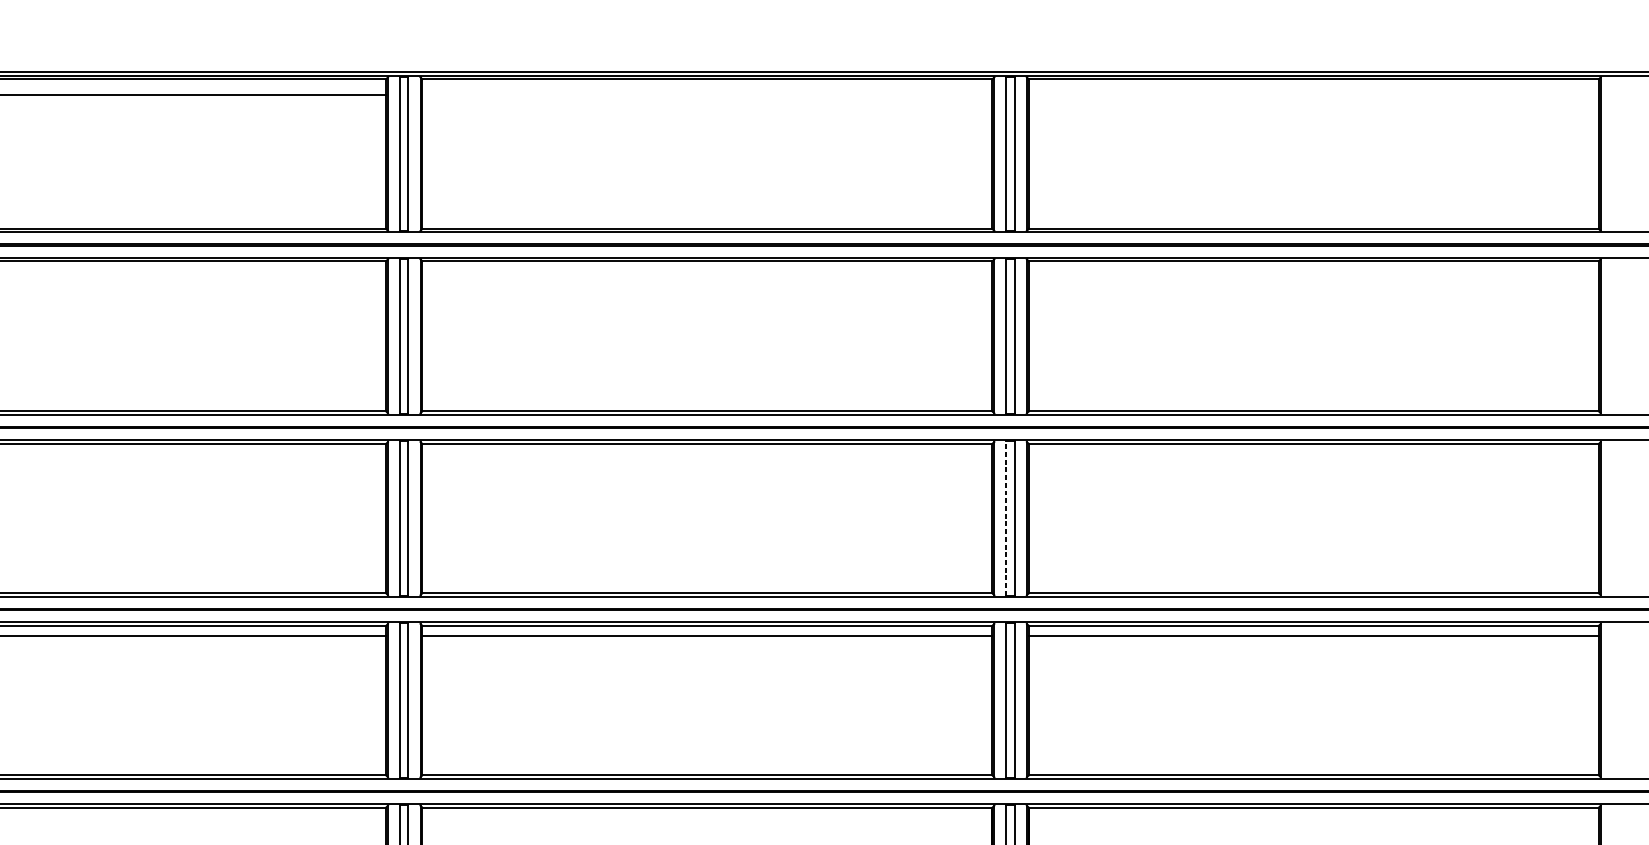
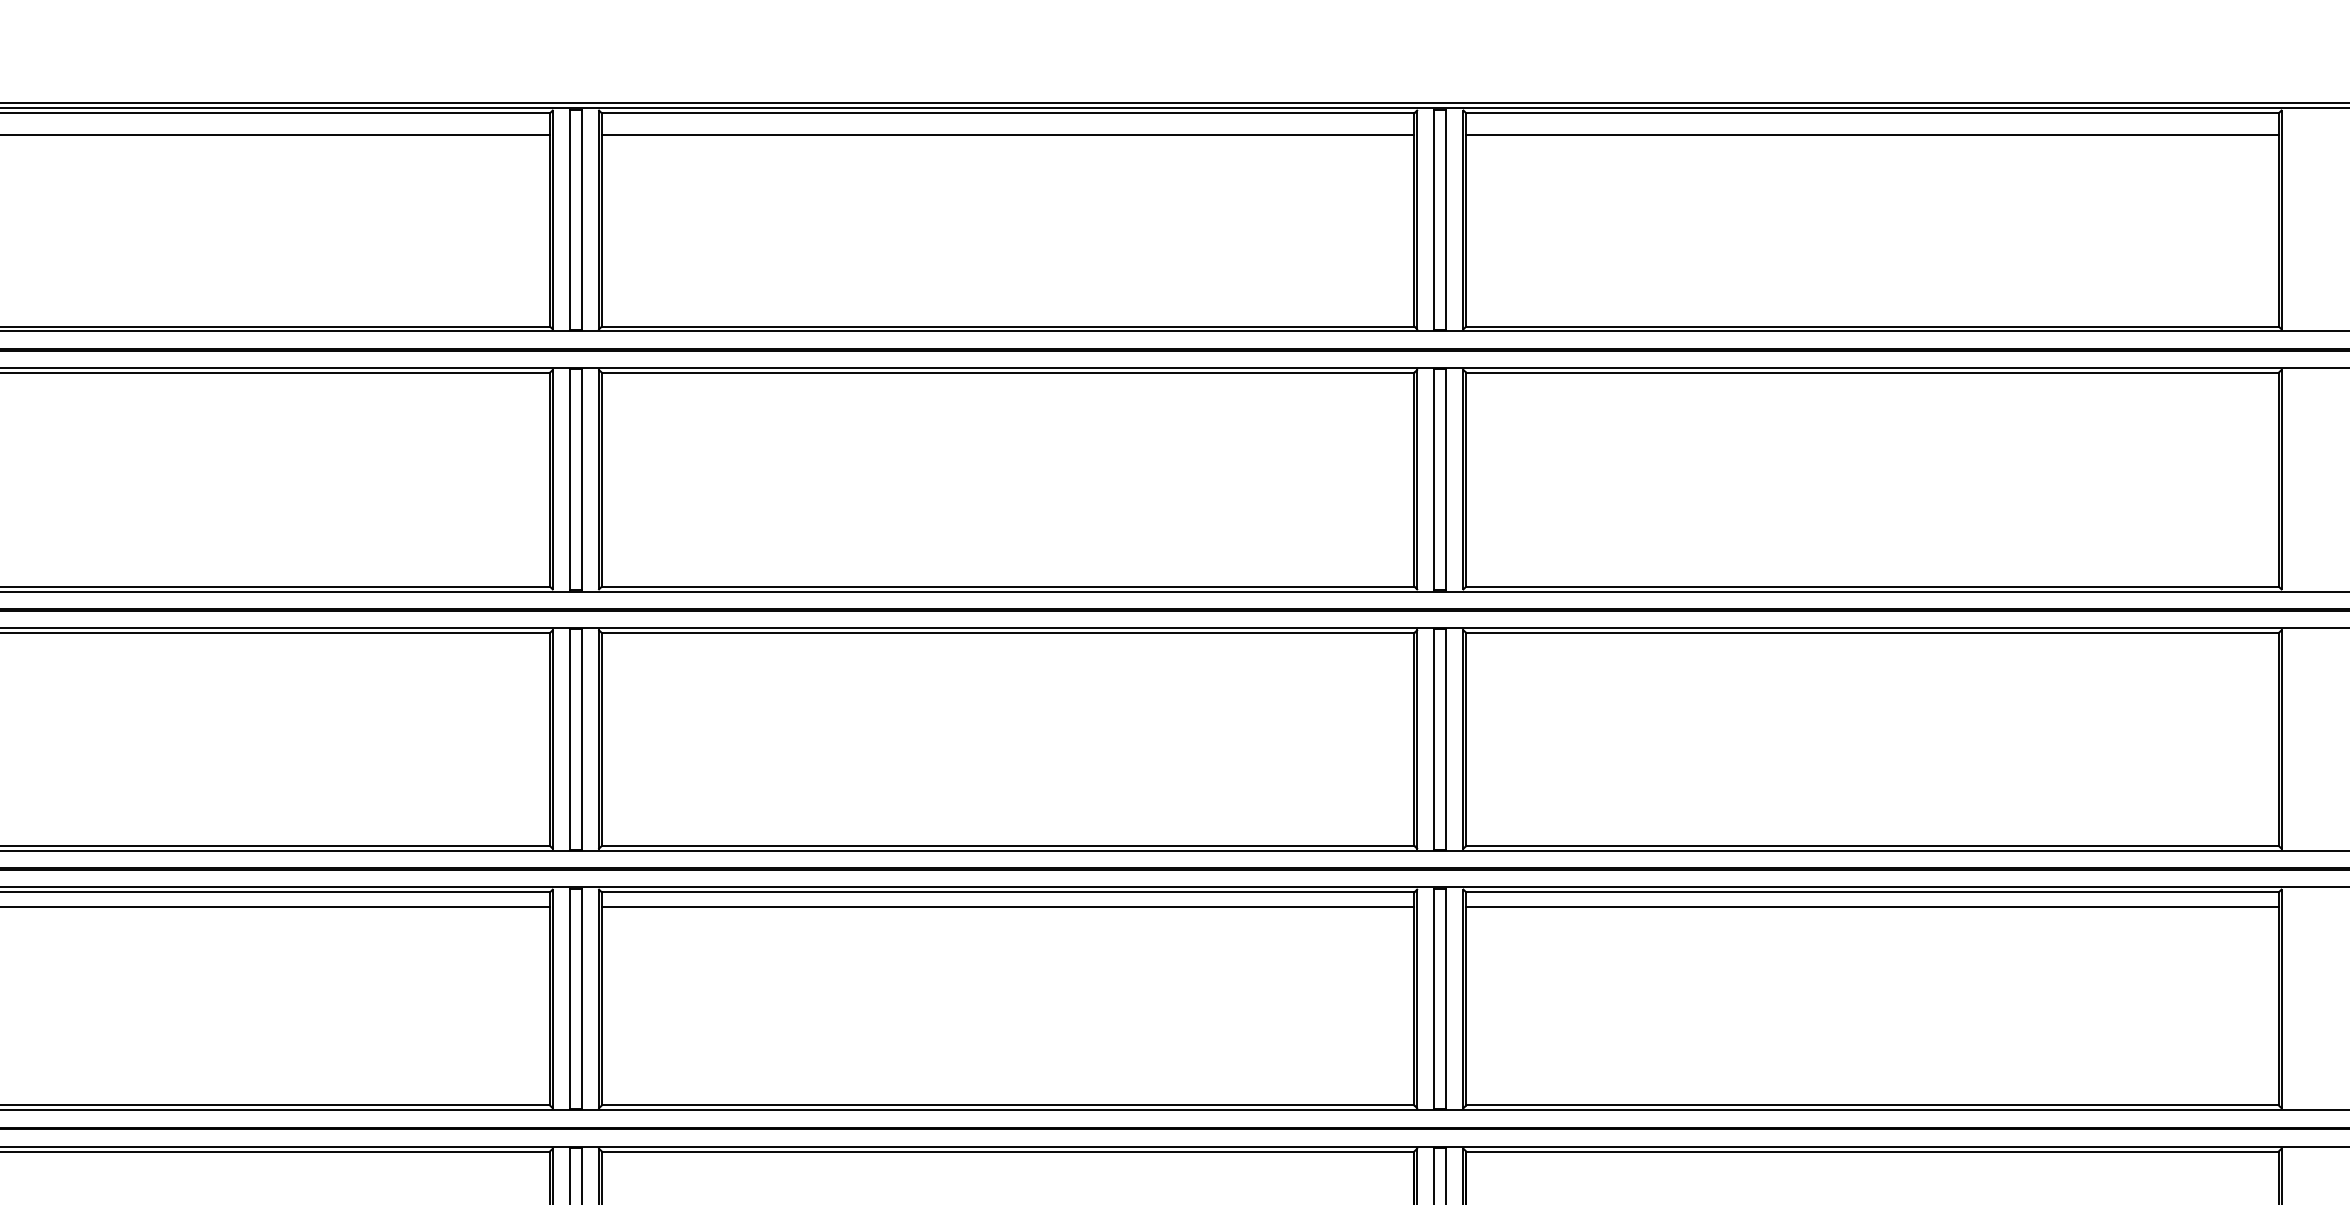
line: (706, 94) -> (1007, 135), added
line: (1313, 94) -> (1872, 135), added
line: (1006, 517) -> (1434, 738), dashed -> solid

